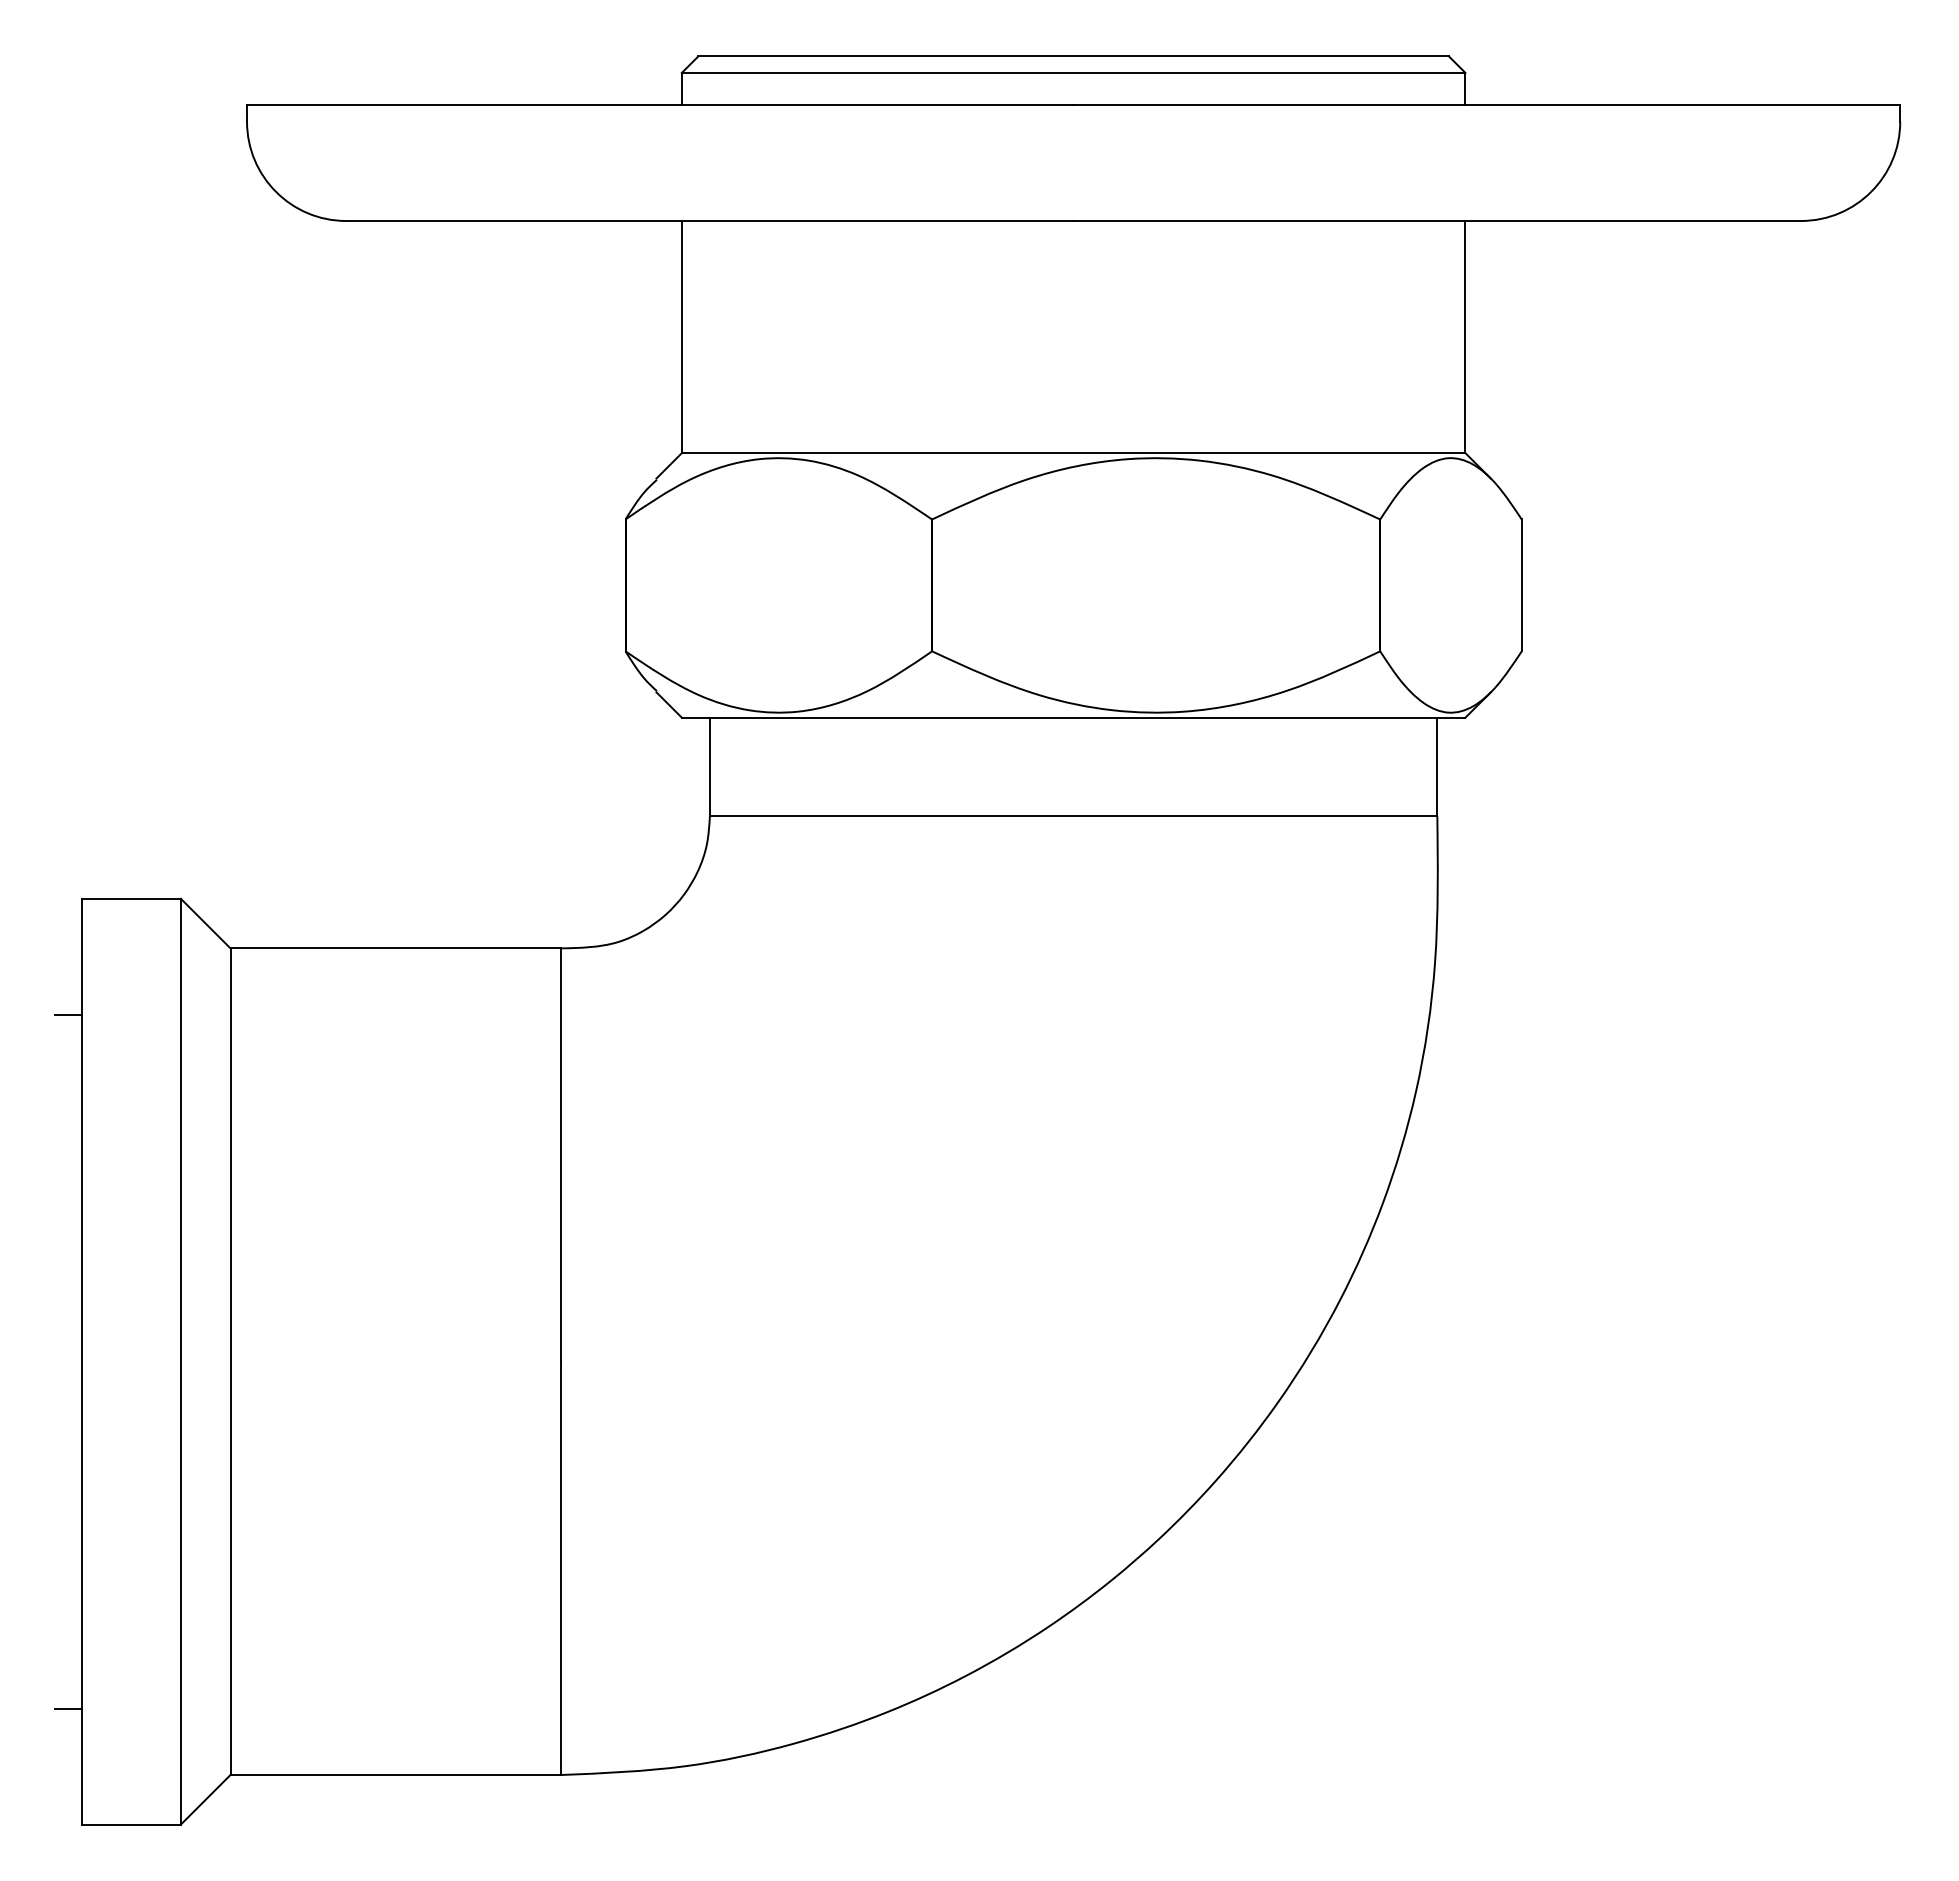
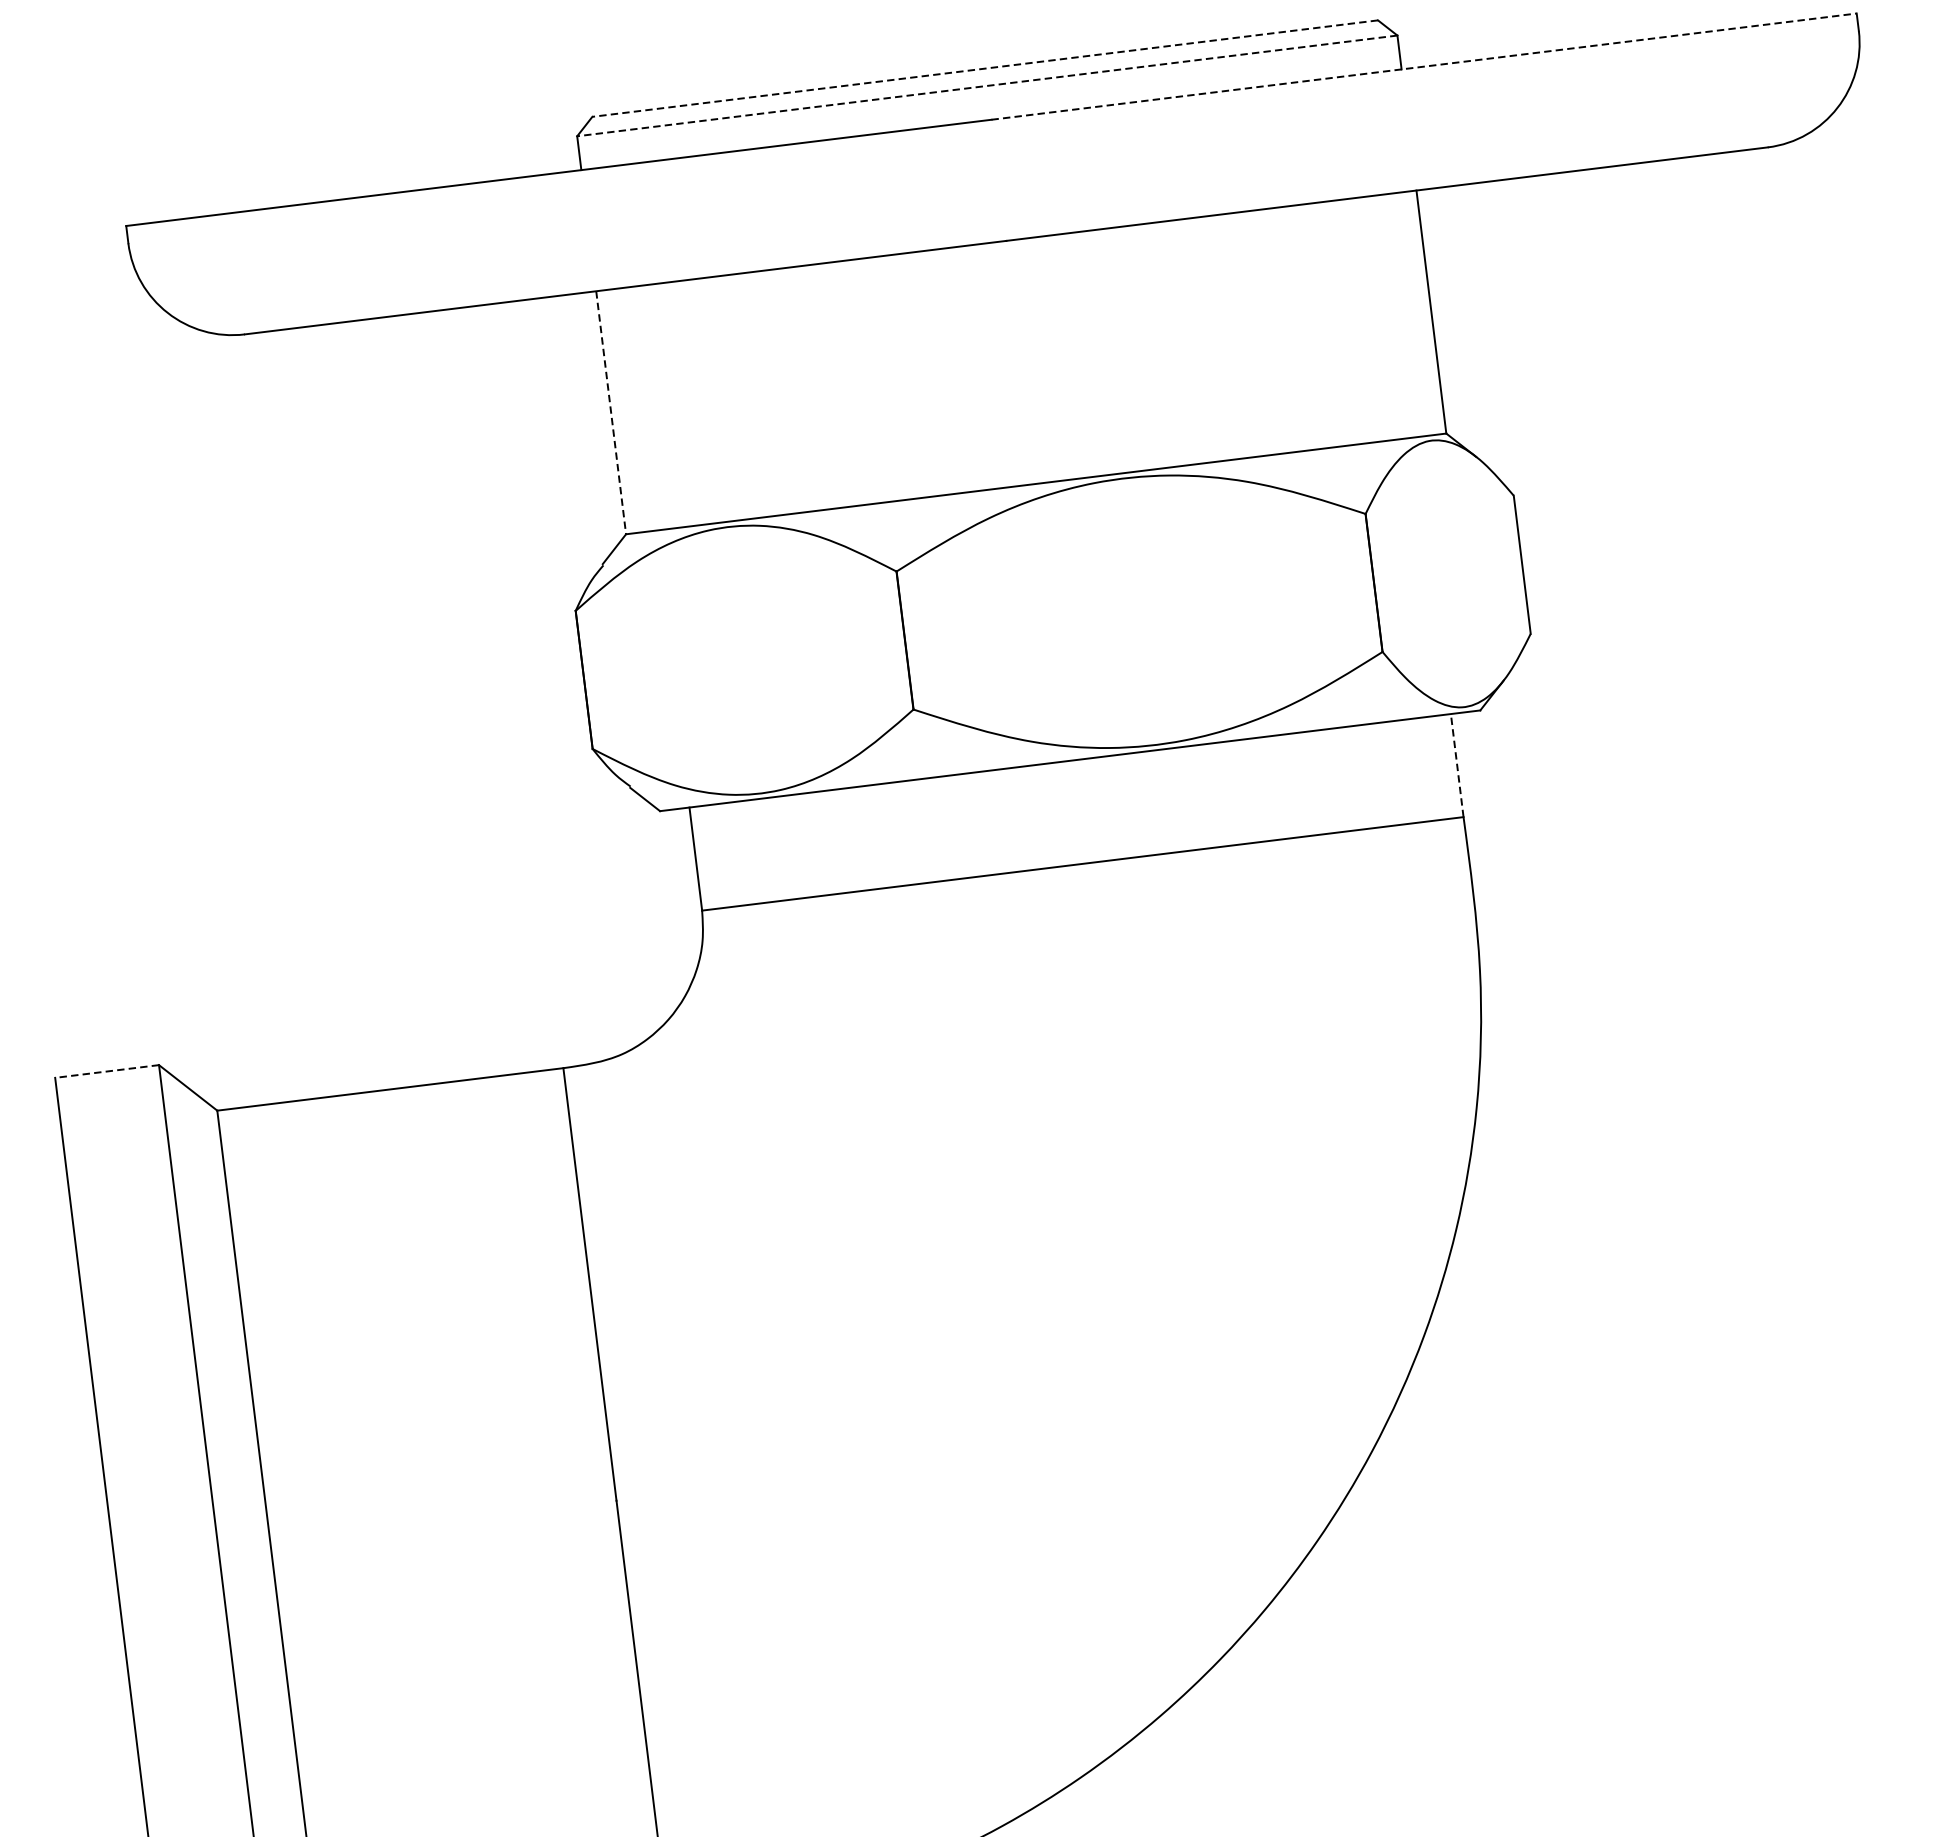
line: (1073, 56) -> (985, 68), solid -> dashed
line: (1073, 72) -> (987, 85), solid -> dashed
line: (1487, 105) -> (1424, 66), solid -> dashed
line: (681, 337) -> (610, 413), solid -> dashed
line: (1437, 766) -> (1457, 765), solid -> dashed
line: (131, 898) -> (107, 1071), solid -> dashed
line: (68, 1014) -> (56, 1200), removed

